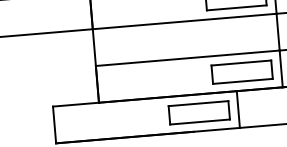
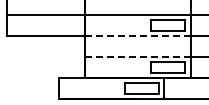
line: (185, 22) -> (138, 36), solid -> dashed
line: (188, 59) -> (138, 57), solid -> dashed

